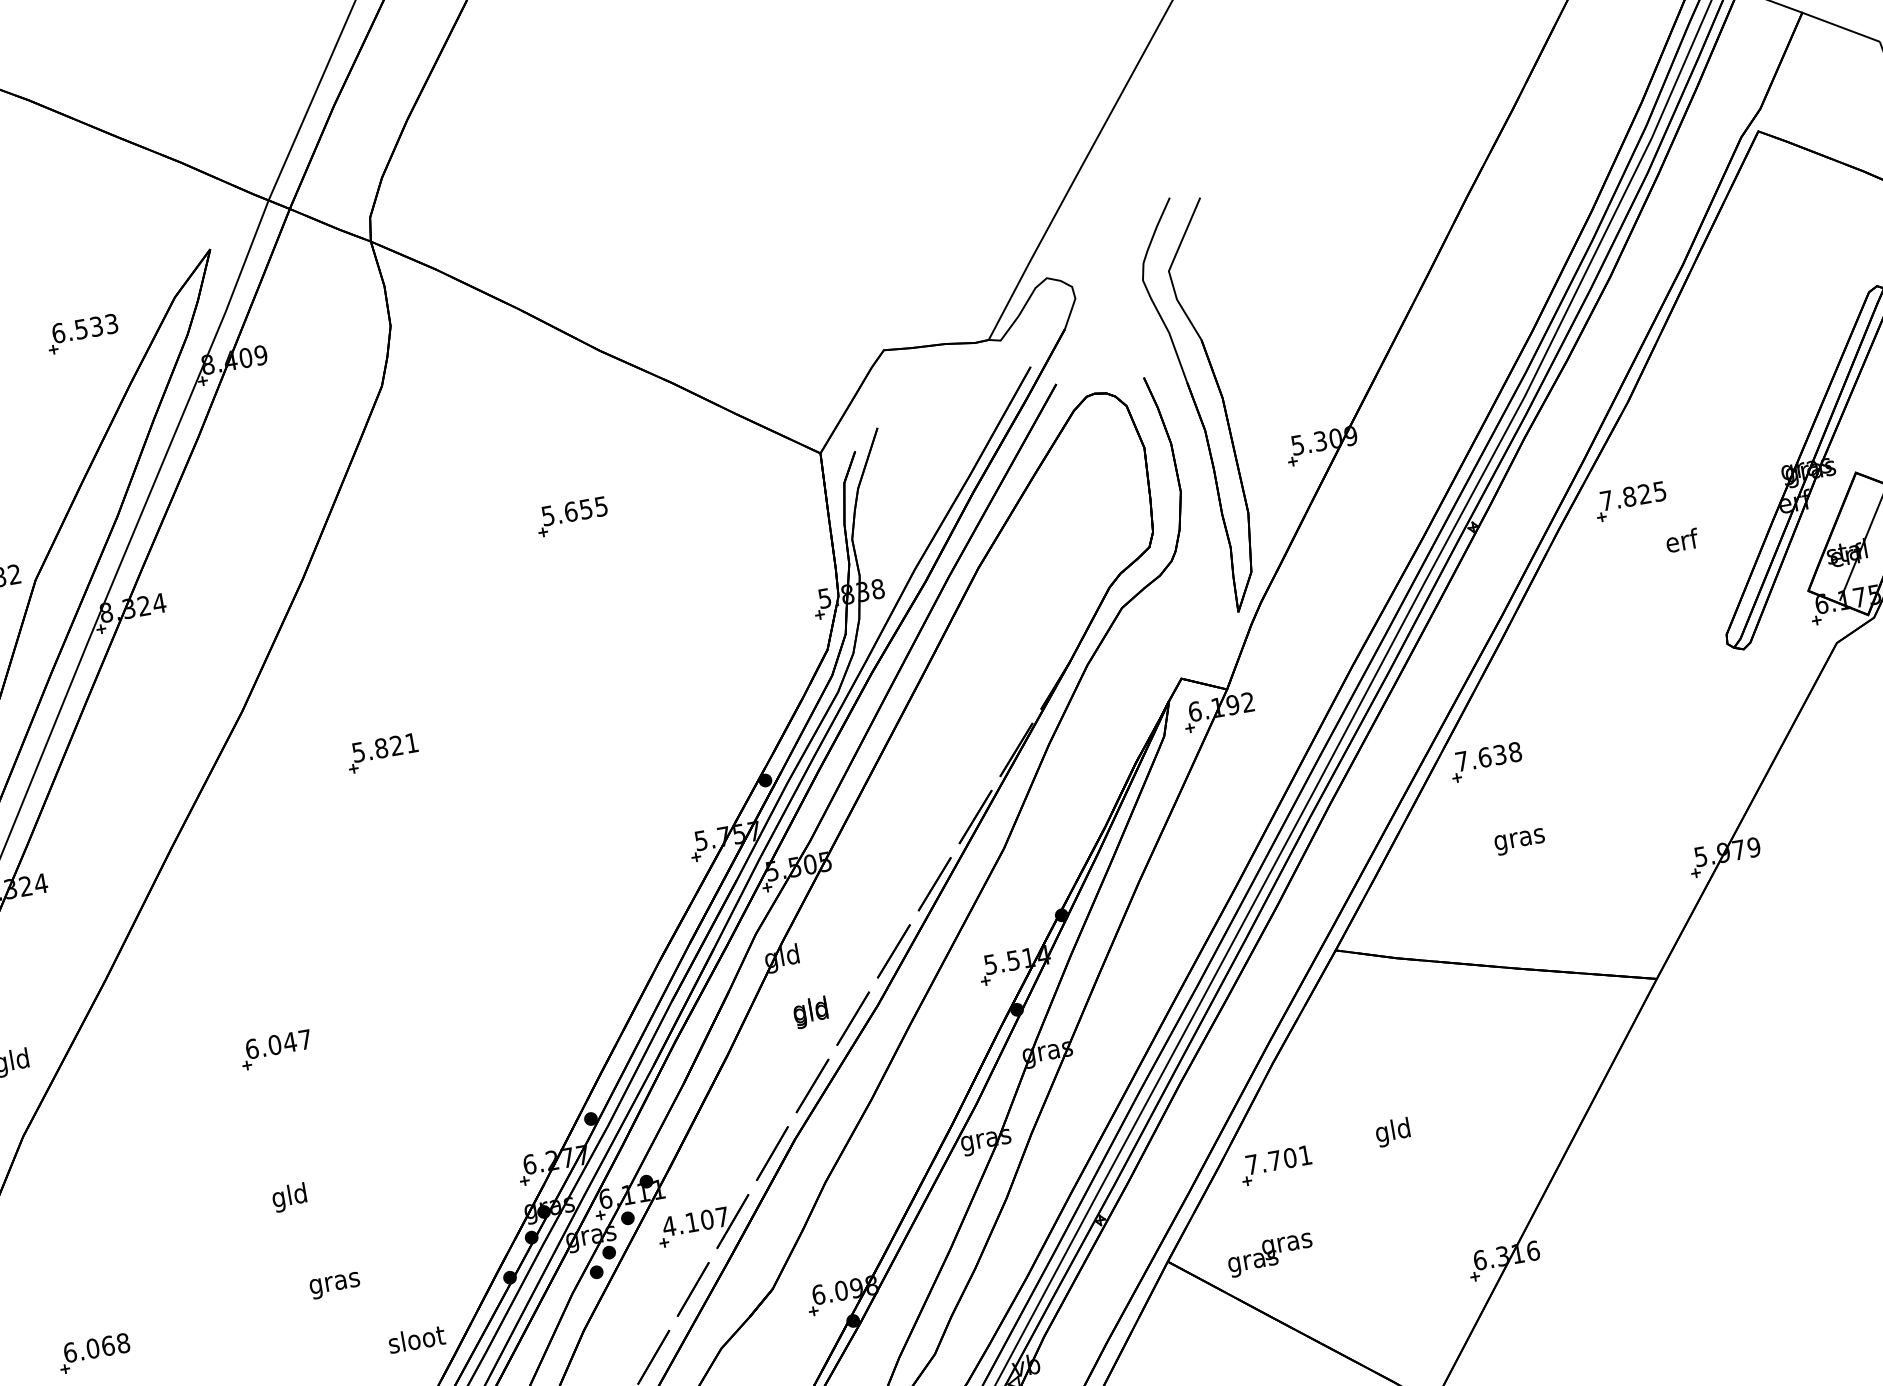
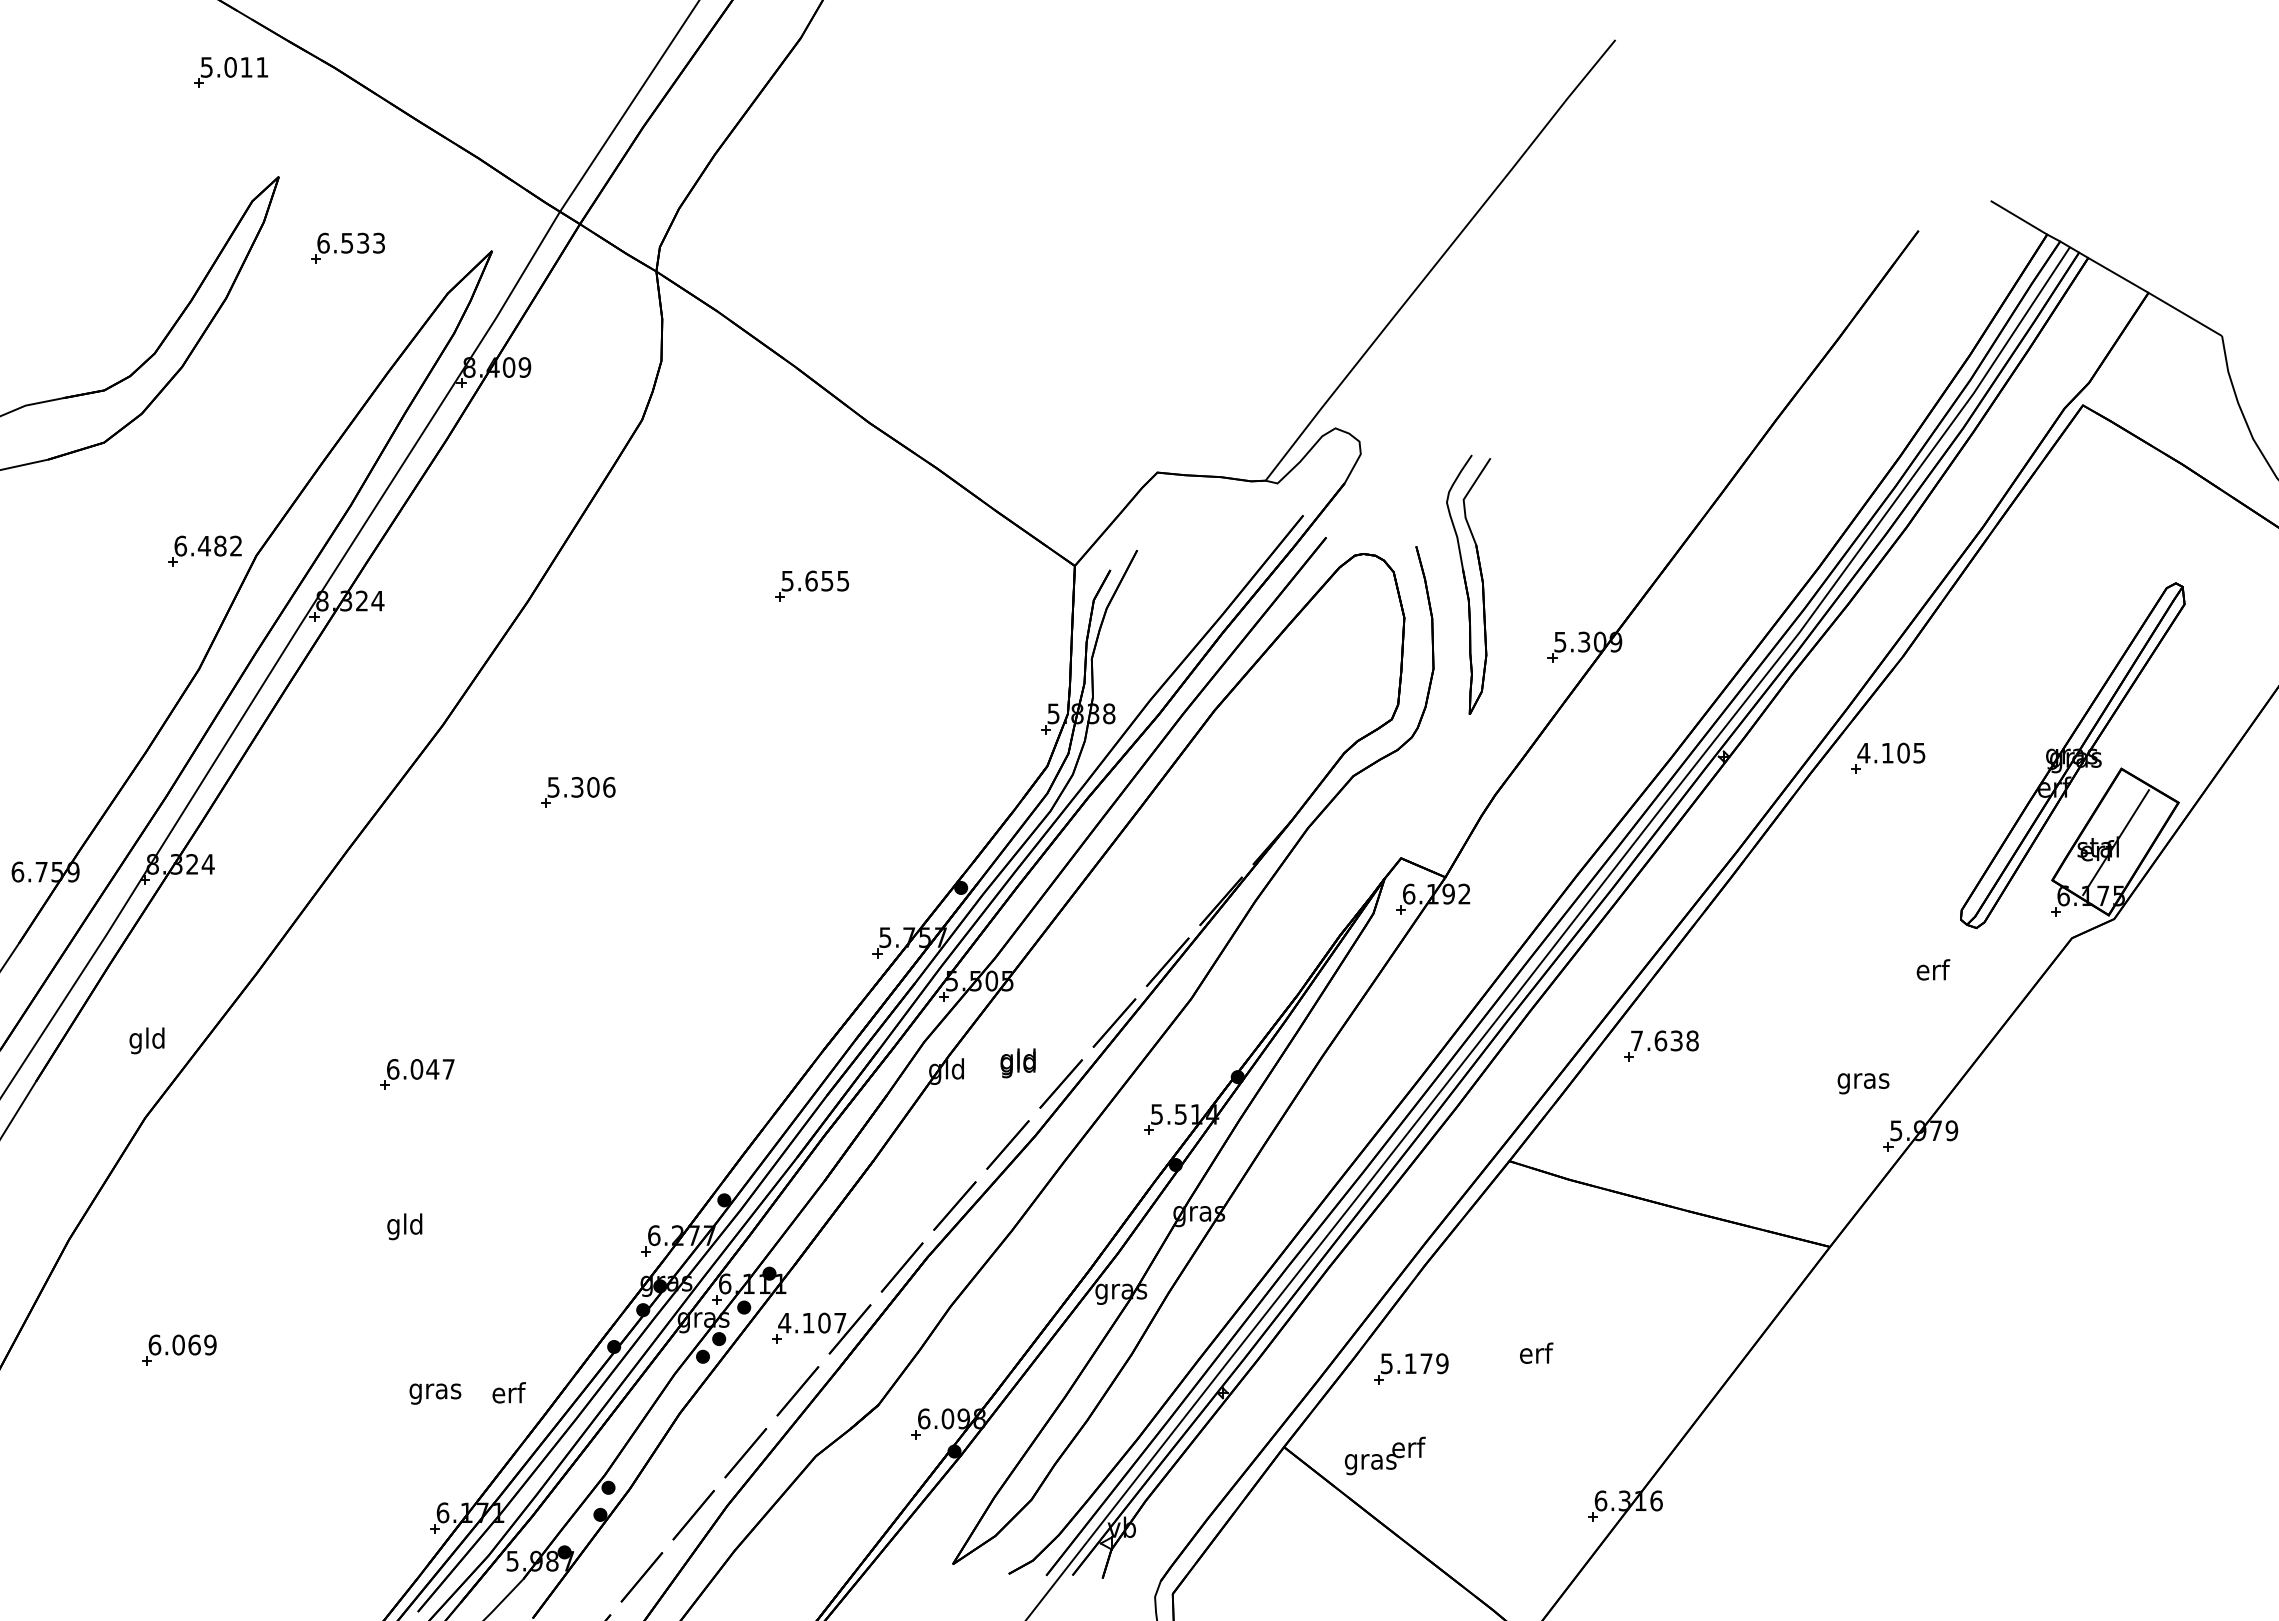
part: (82, 333) -> (347, 247), moved
part: (1200, 405) -> (1468, 584), size x0.6
text: (1625, 496) -> (1883, 752), 7.825 -> 4.105
text: (1682, 540) -> (1933, 969), moved
text: (396, 745) -> (593, 787), 5.821 -> 5.306
part: (1486, 761) -> (1661, 1045), moved
text: (1519, 841) -> (1863, 1083), moved
text: (810, 1012) -> (1017, 1063), moved
text: (1393, 1132) -> (1535, 1355), gld -> erf
text: (1278, 1159) -> (1414, 1363), 7.701 -> 5.179
text: (1286, 1243) -> (1407, 1449), gras -> erf
text: (335, 1285) -> (435, 1393), moved
text: (416, 1338) -> (508, 1392), sloot -> erf
text: (123, 1342) -> (210, 1344), 6.068 -> 6.069

